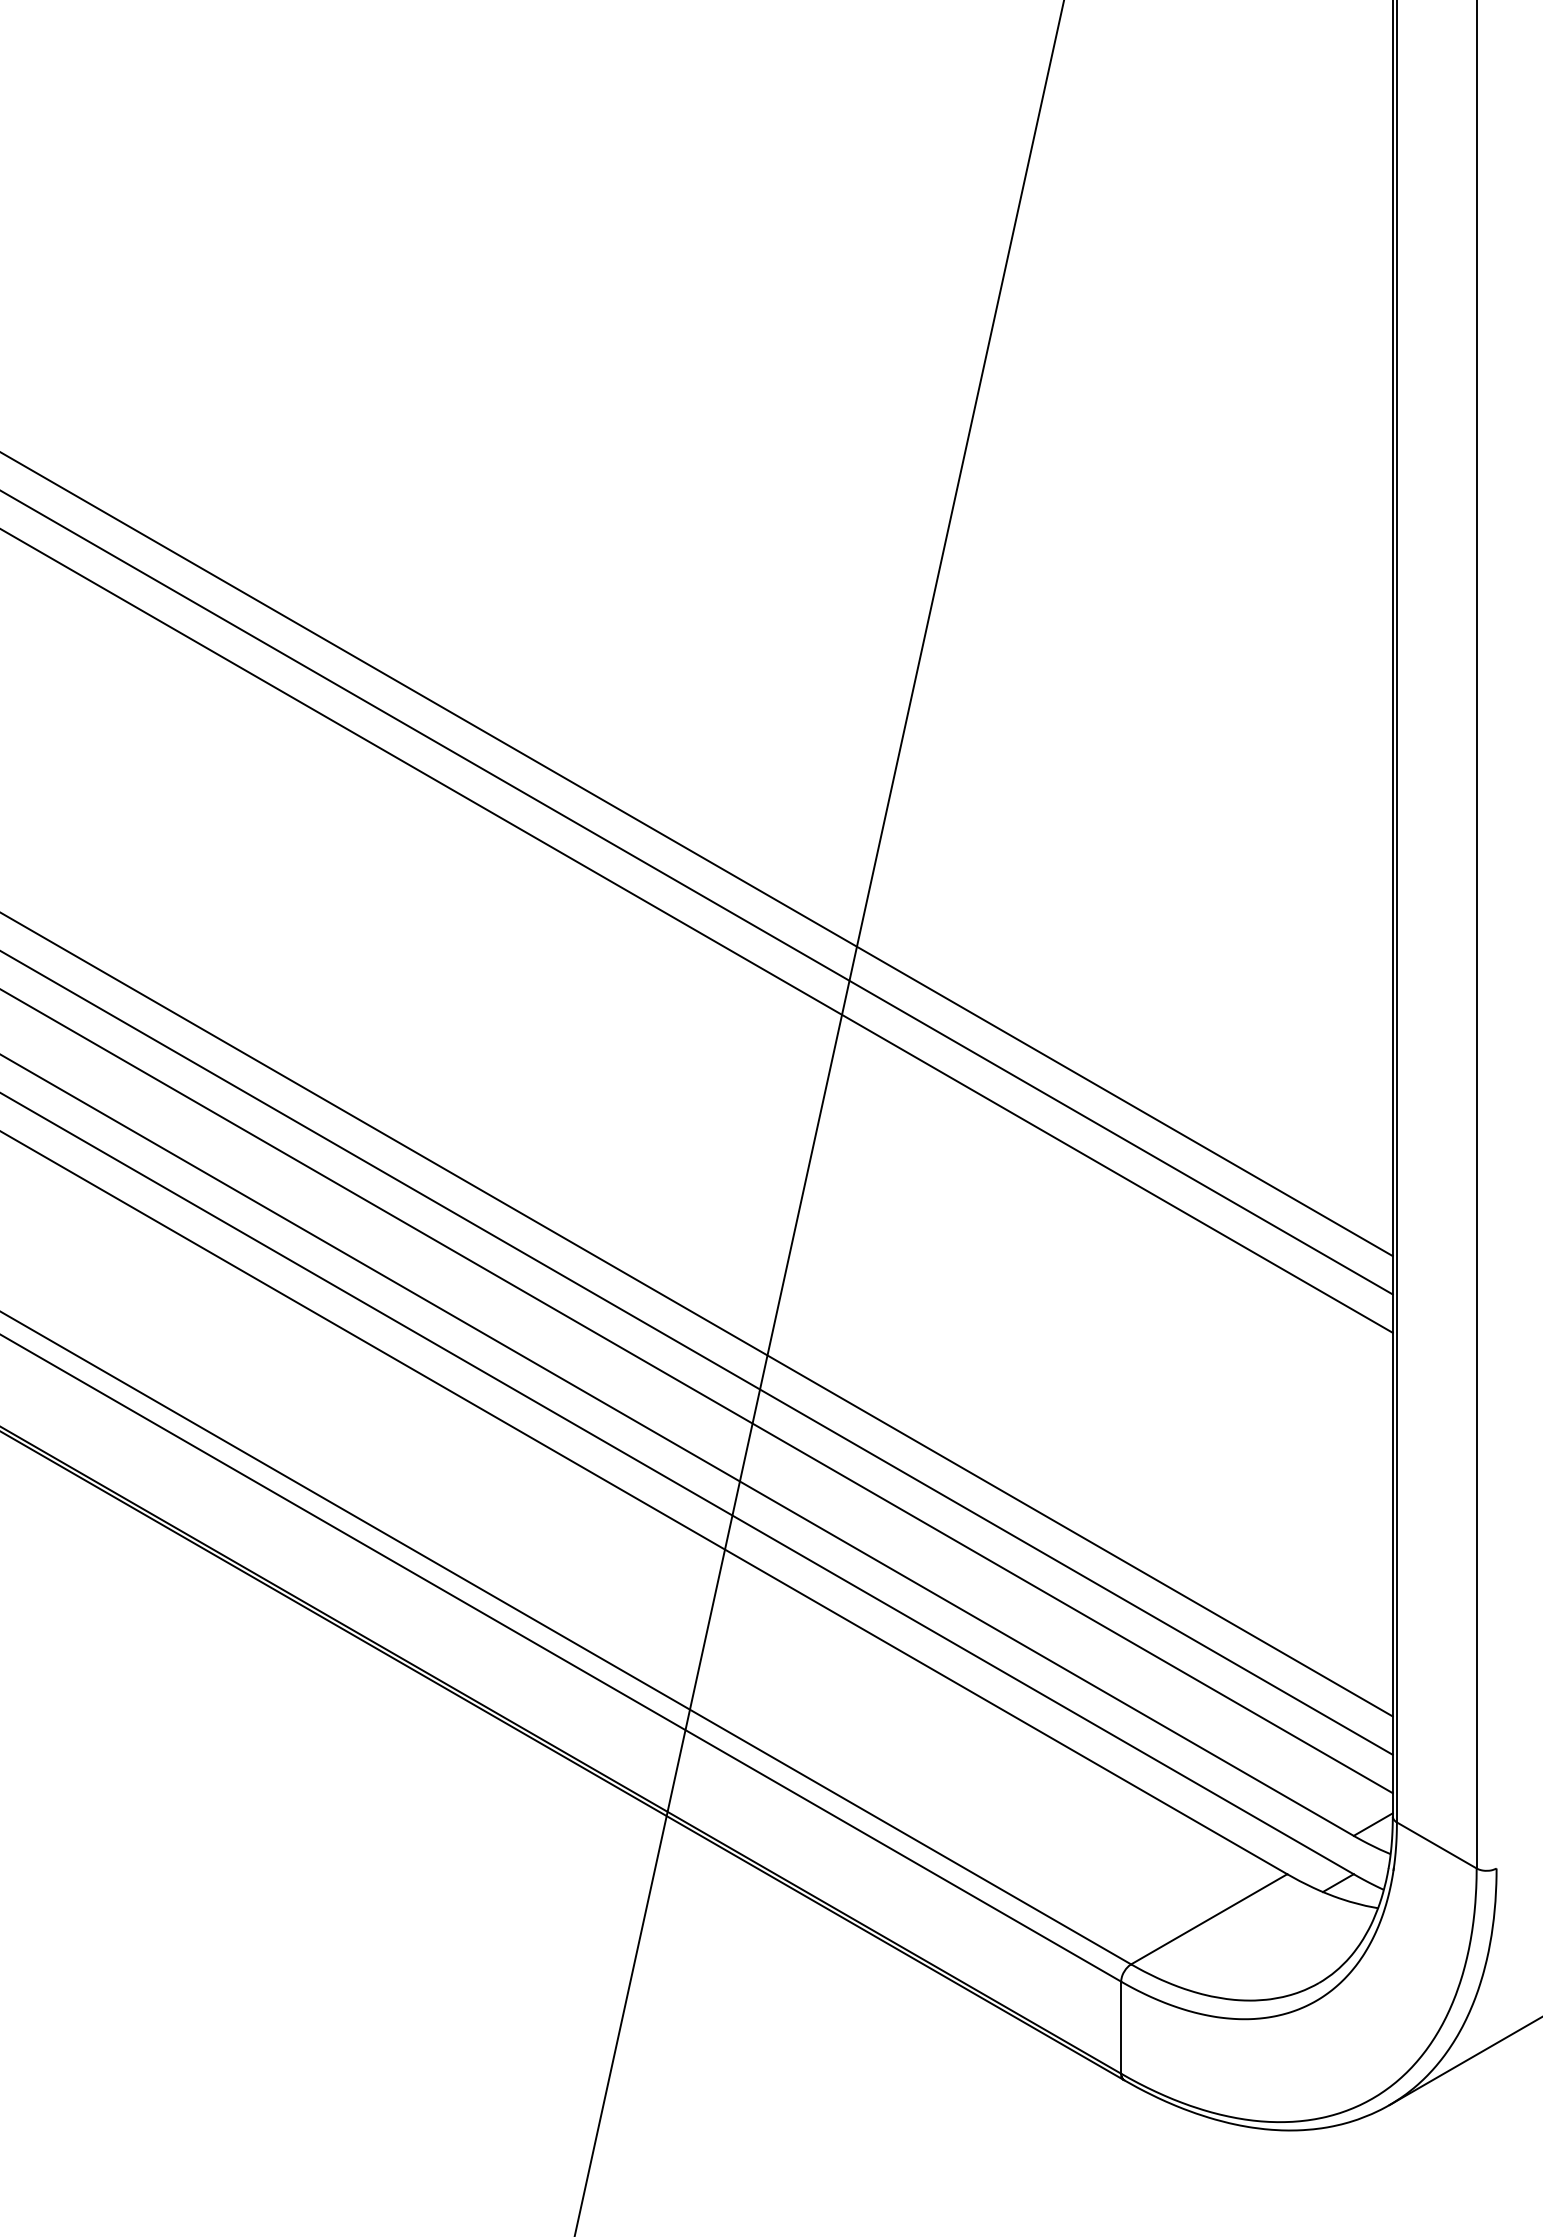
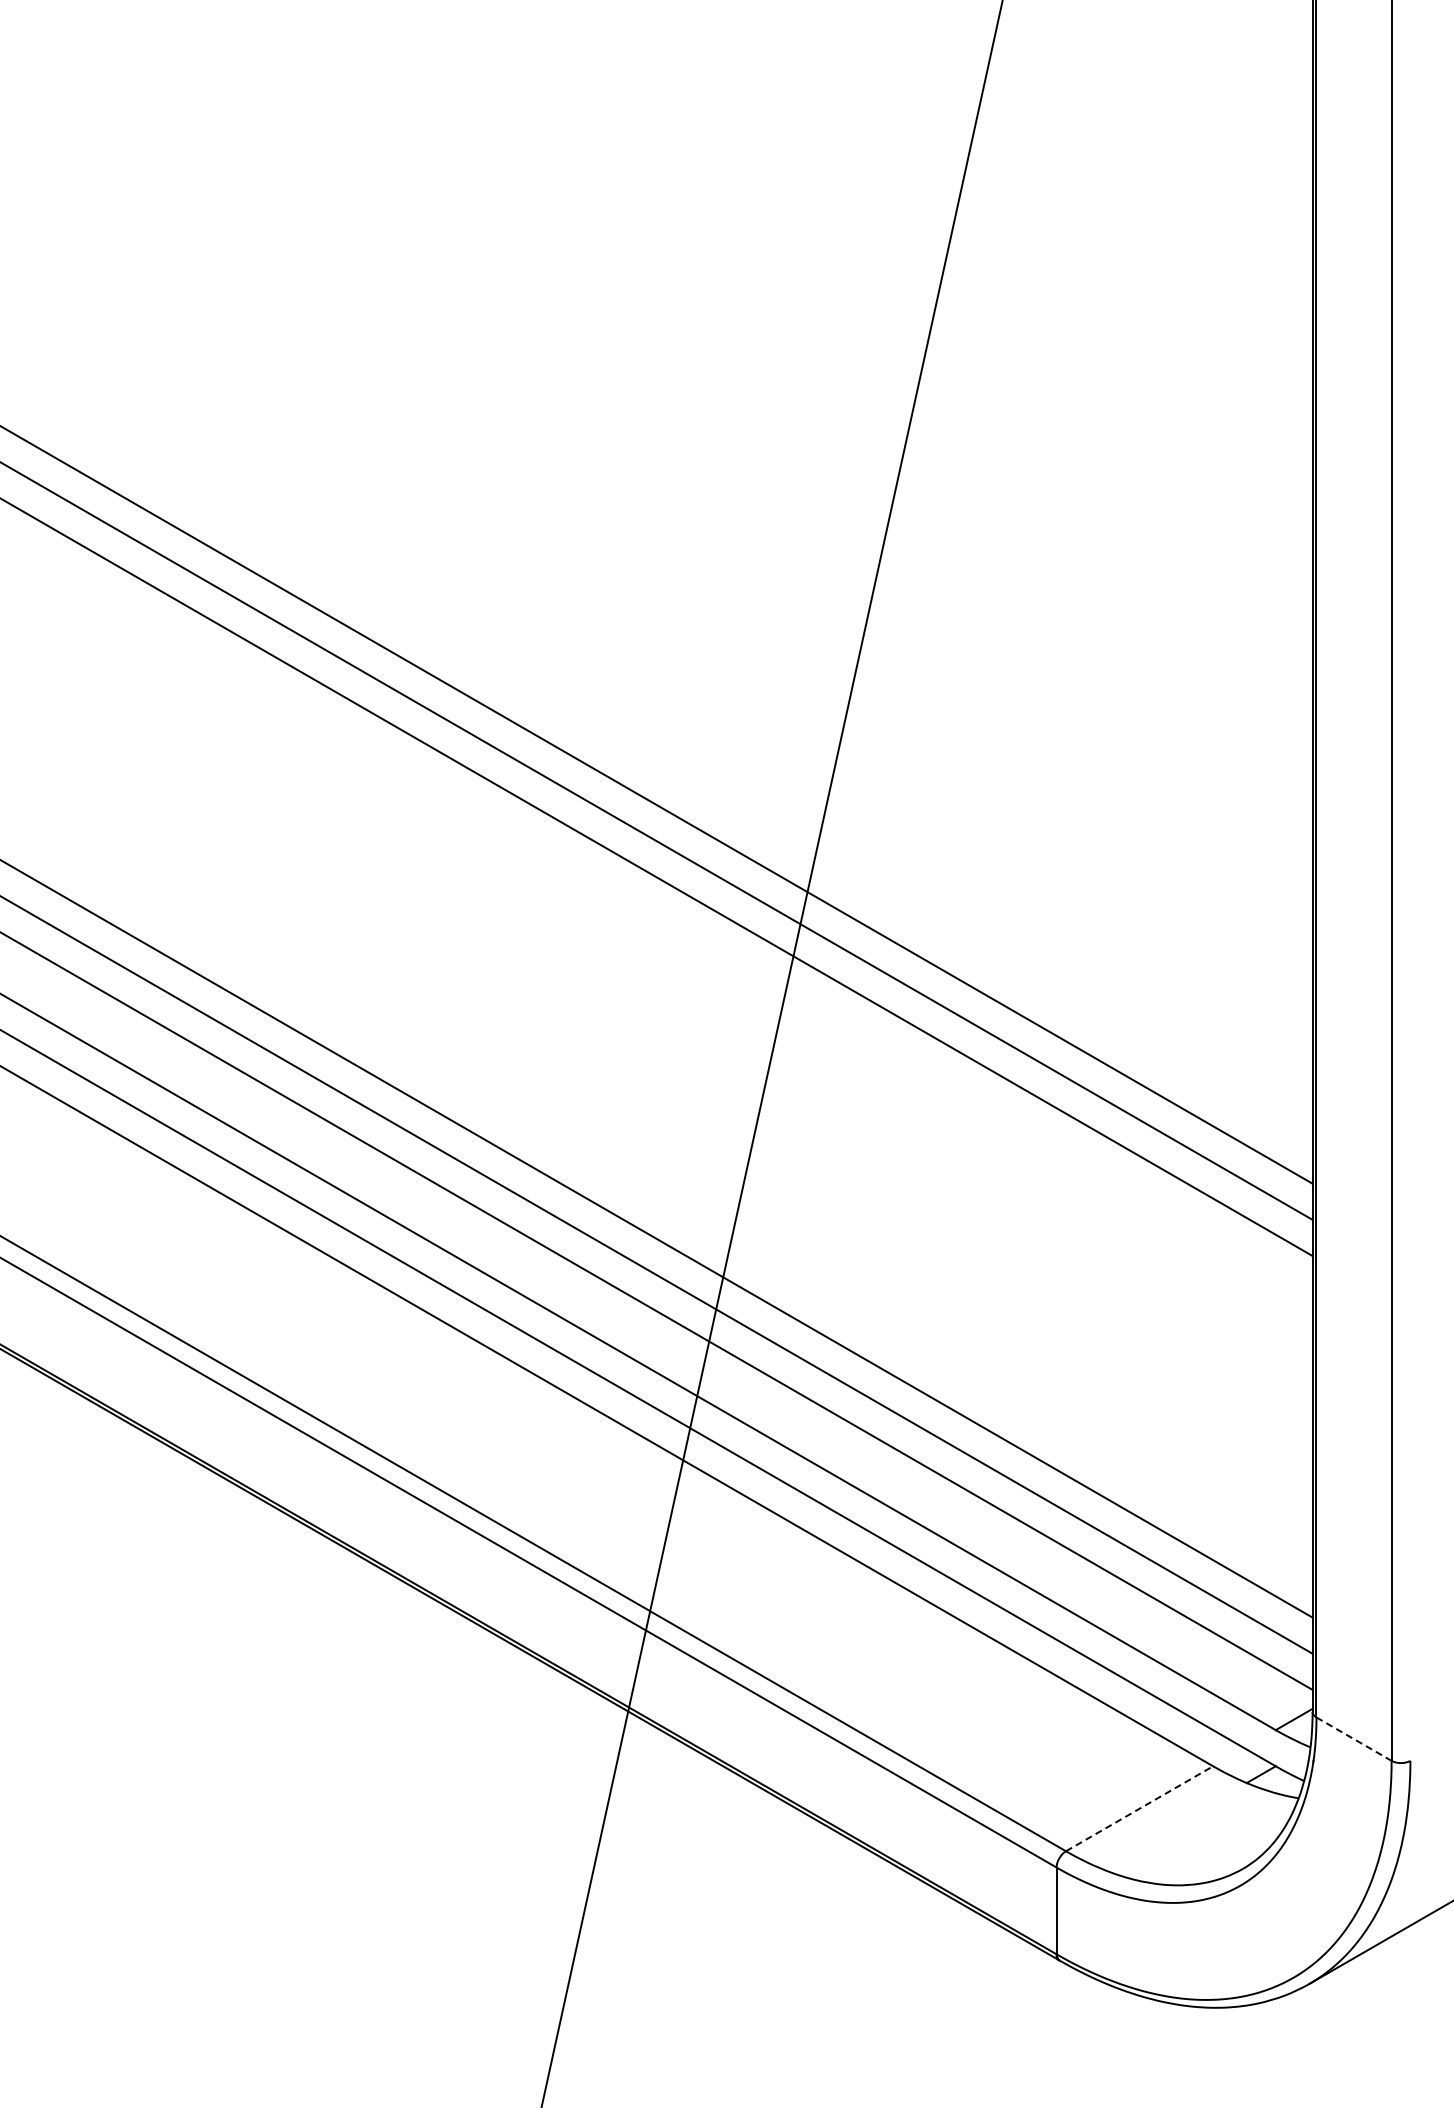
line: (1437, 1845) -> (1354, 1739), solid -> dashed
line: (1209, 1919) -> (1139, 1808), solid -> dashed

